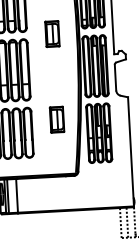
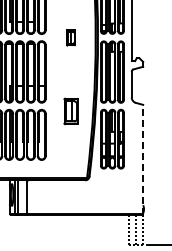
part: (51, 33) -> (70, 37), size x0.6
part: (56, 119) -> (70, 111), moved
line: (131, 151) -> (143, 159), solid -> dashed

